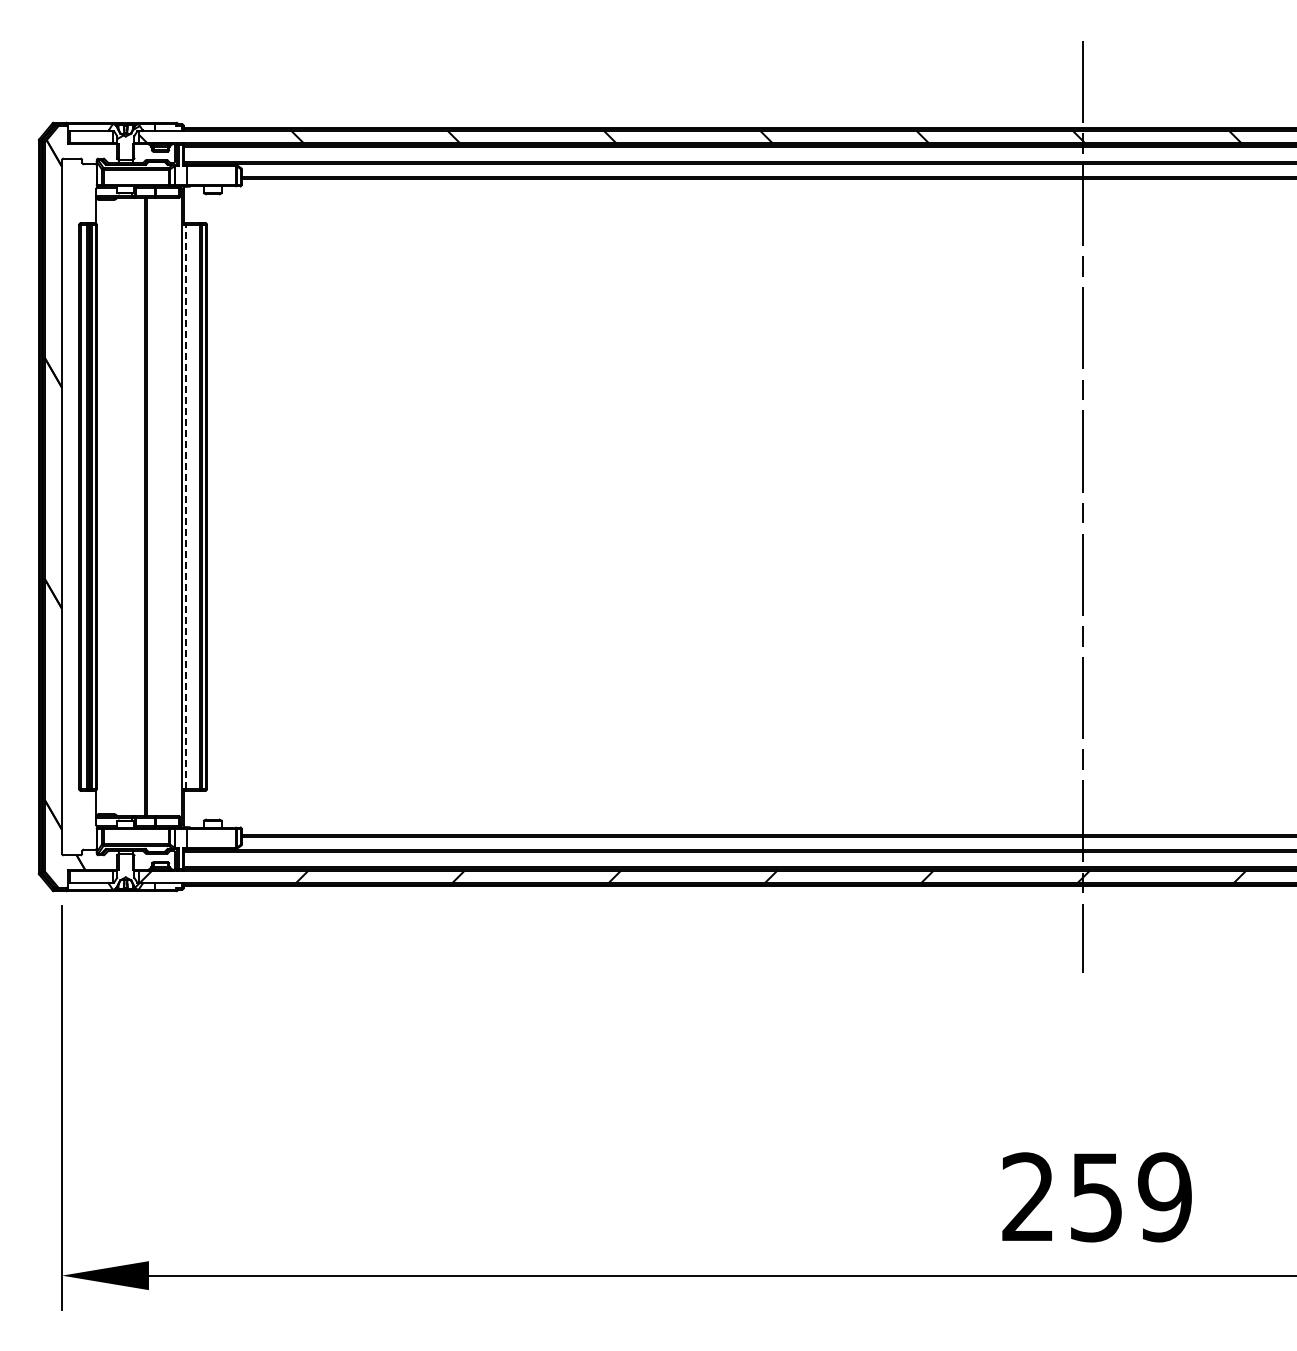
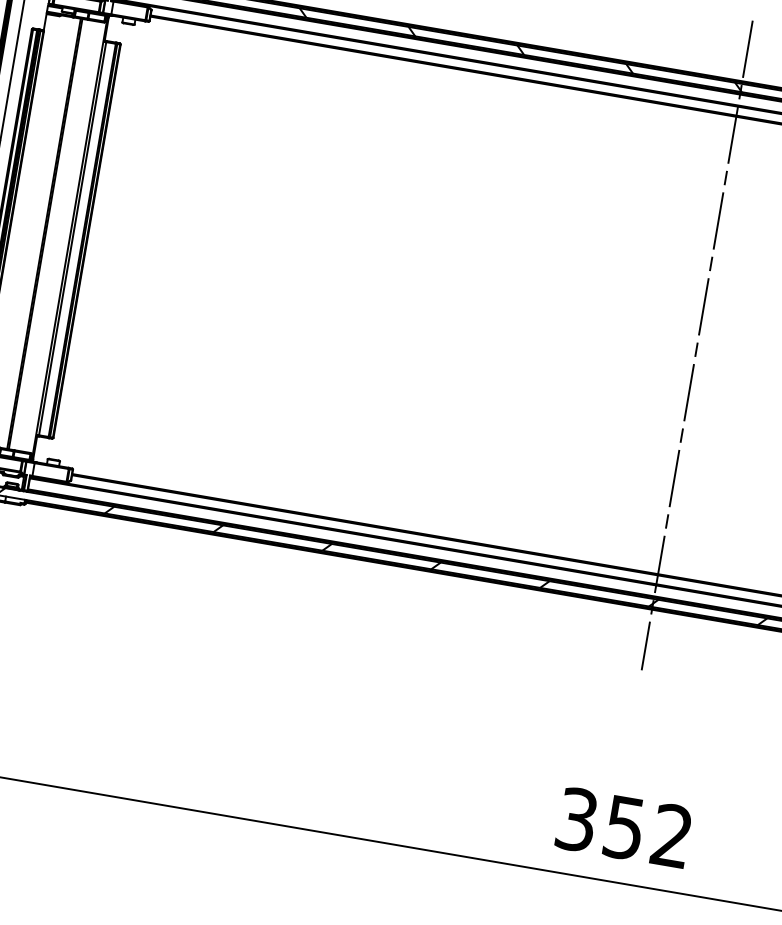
line: (186, 506) -> (72, 238), dashed -> solid
text: (1096, 1197) -> (624, 827), 259 -> 352

